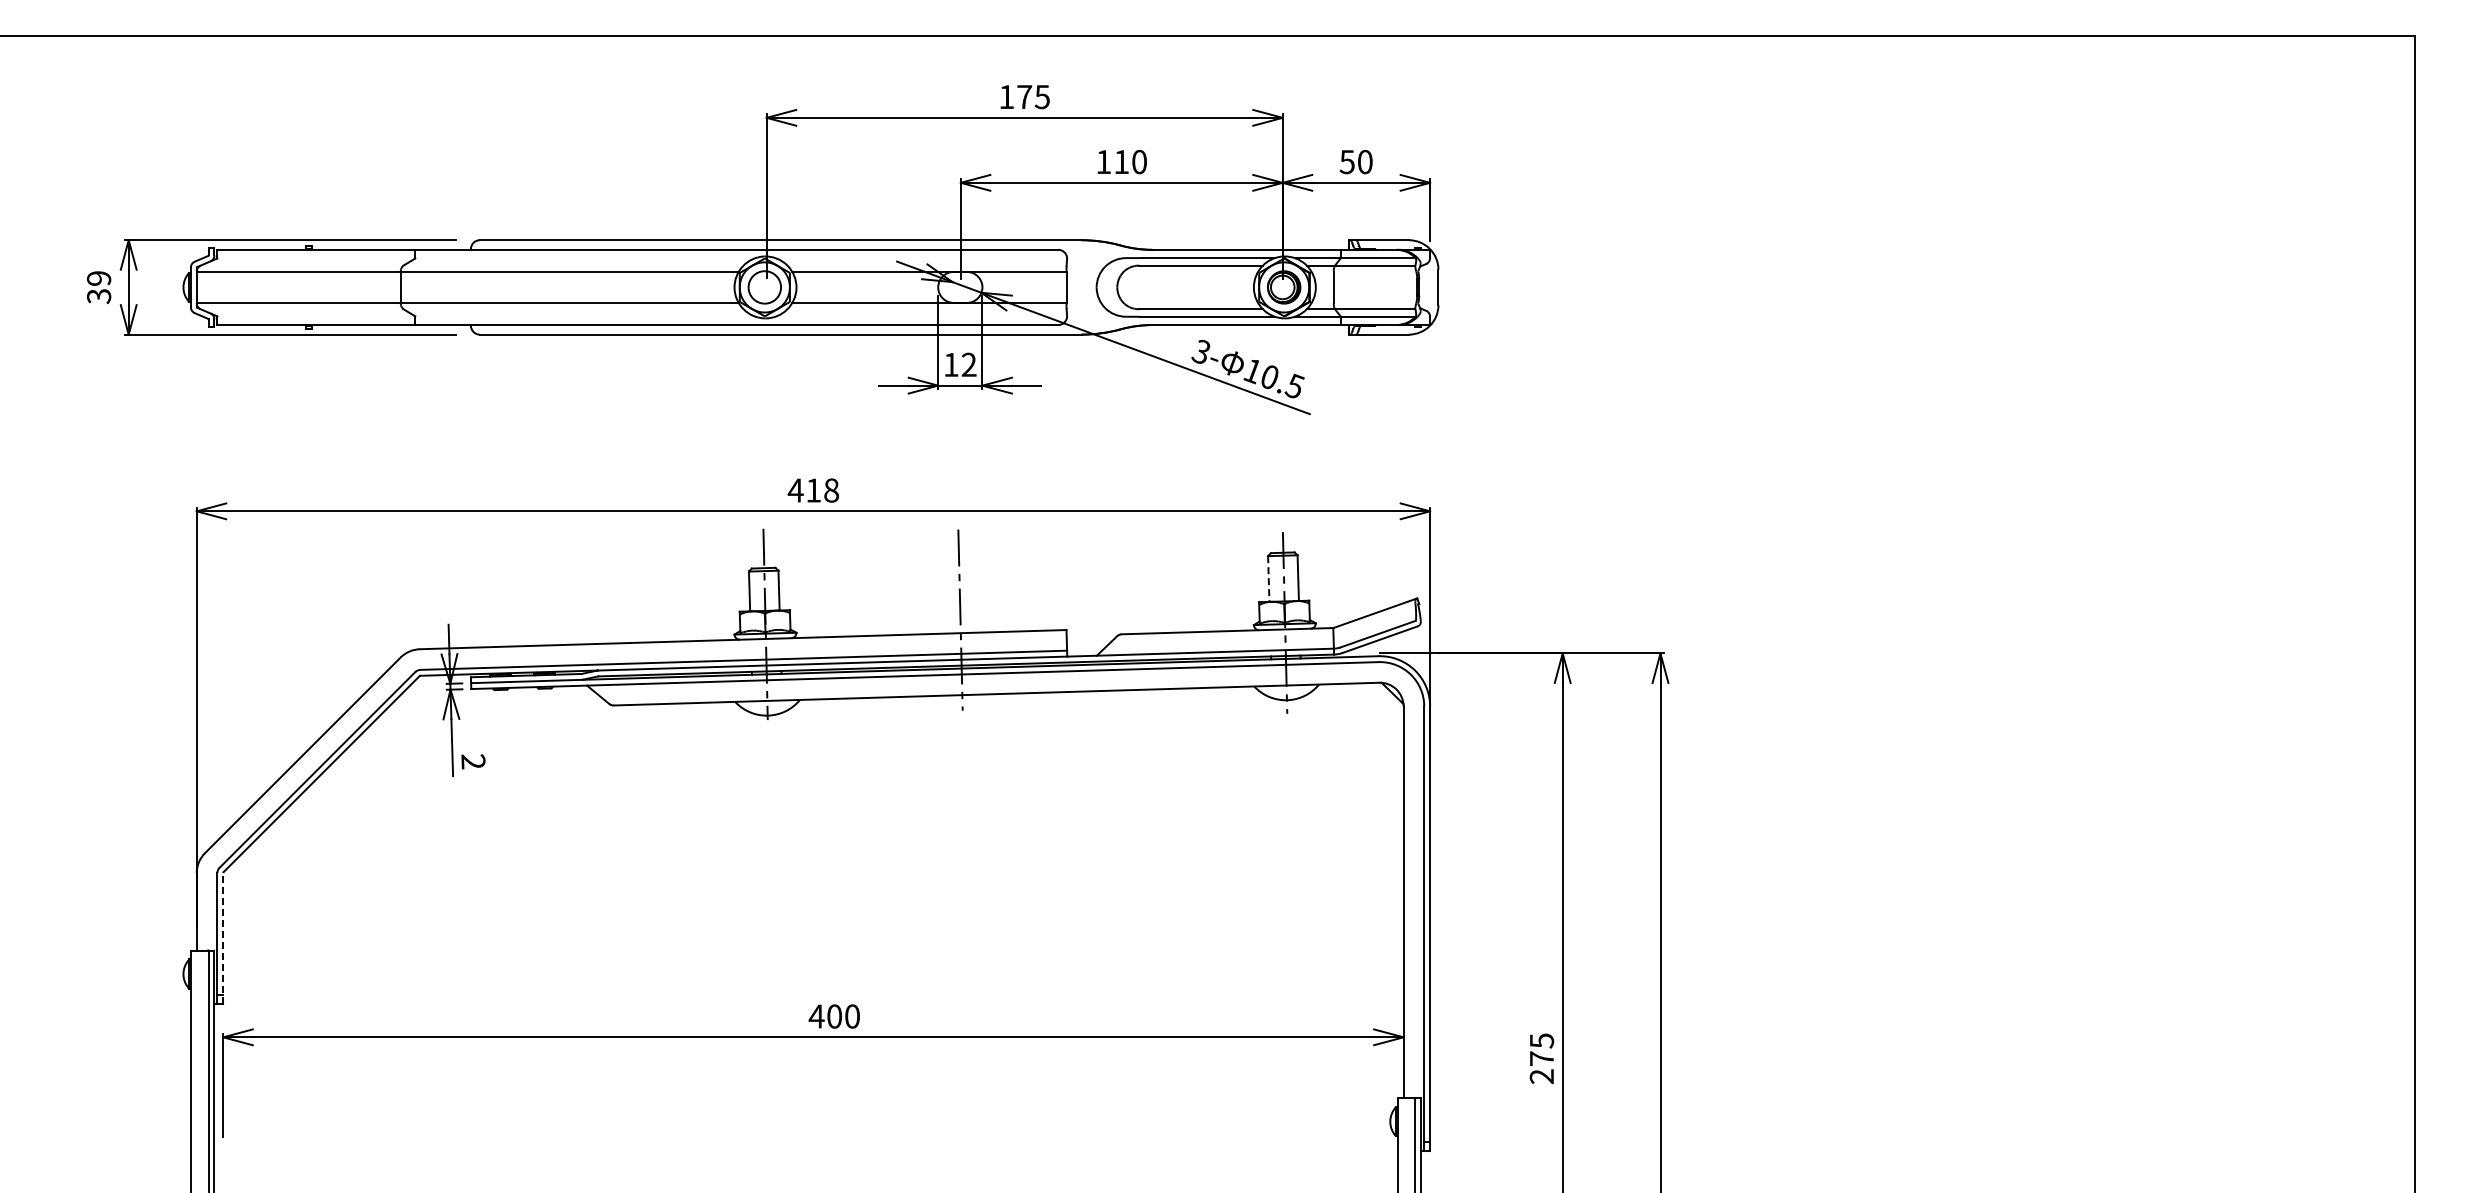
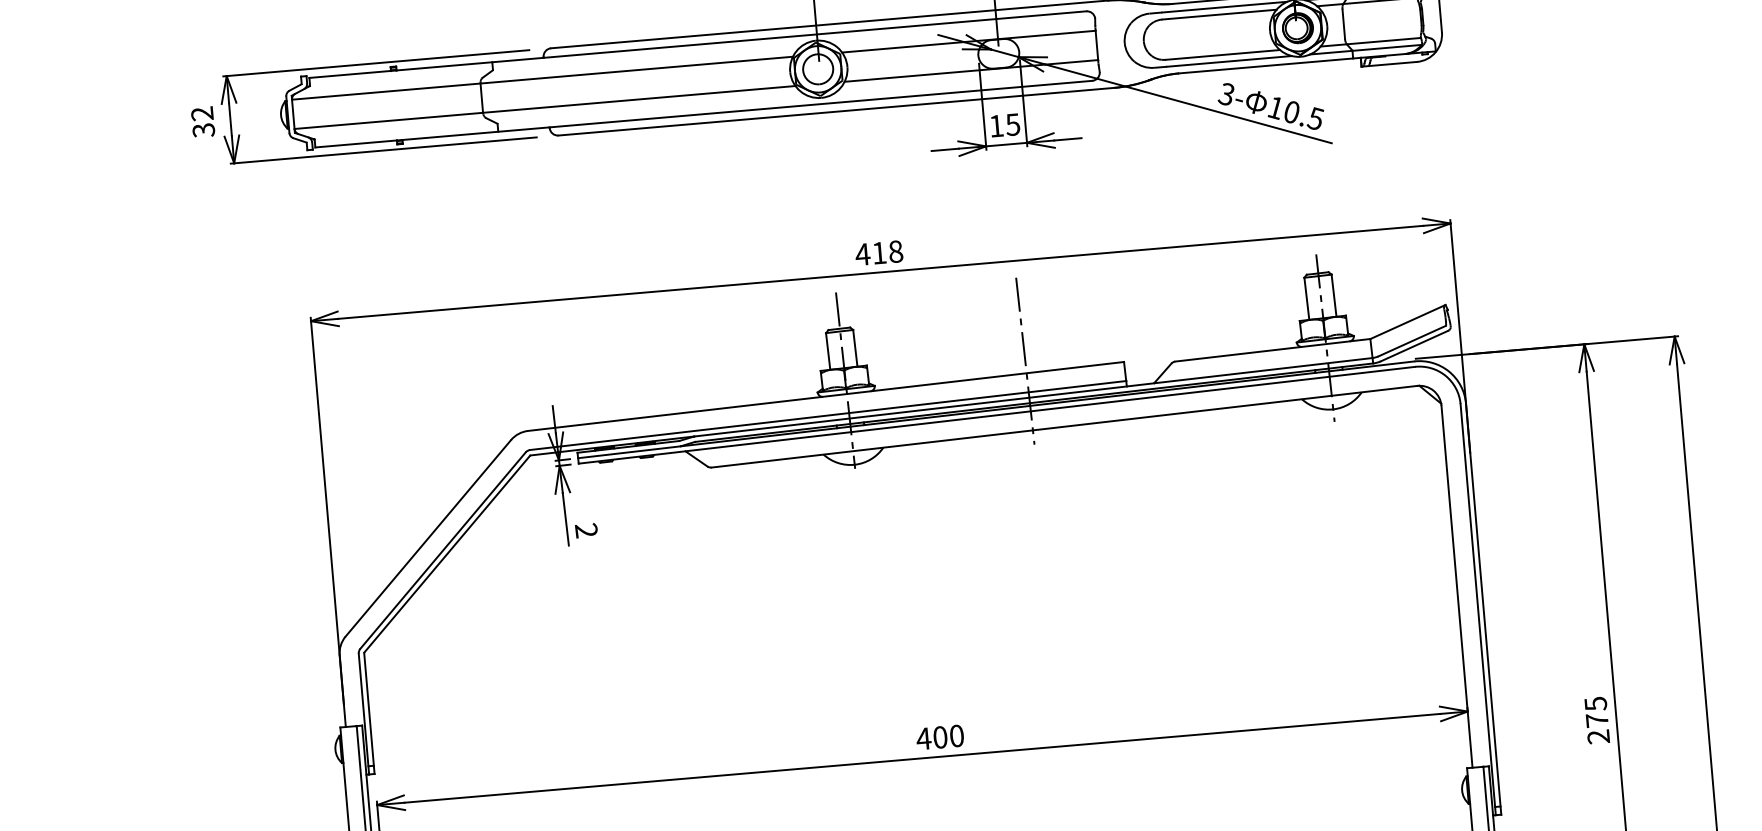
text: (99, 278) -> (202, 113), 39 -> 32
text: (968, 364) -> (1012, 124), 12 -> 15
line: (1268, 579) -> (1306, 299), dashed -> solid
line: (223, 937) -> (369, 712), dashed -> solid

